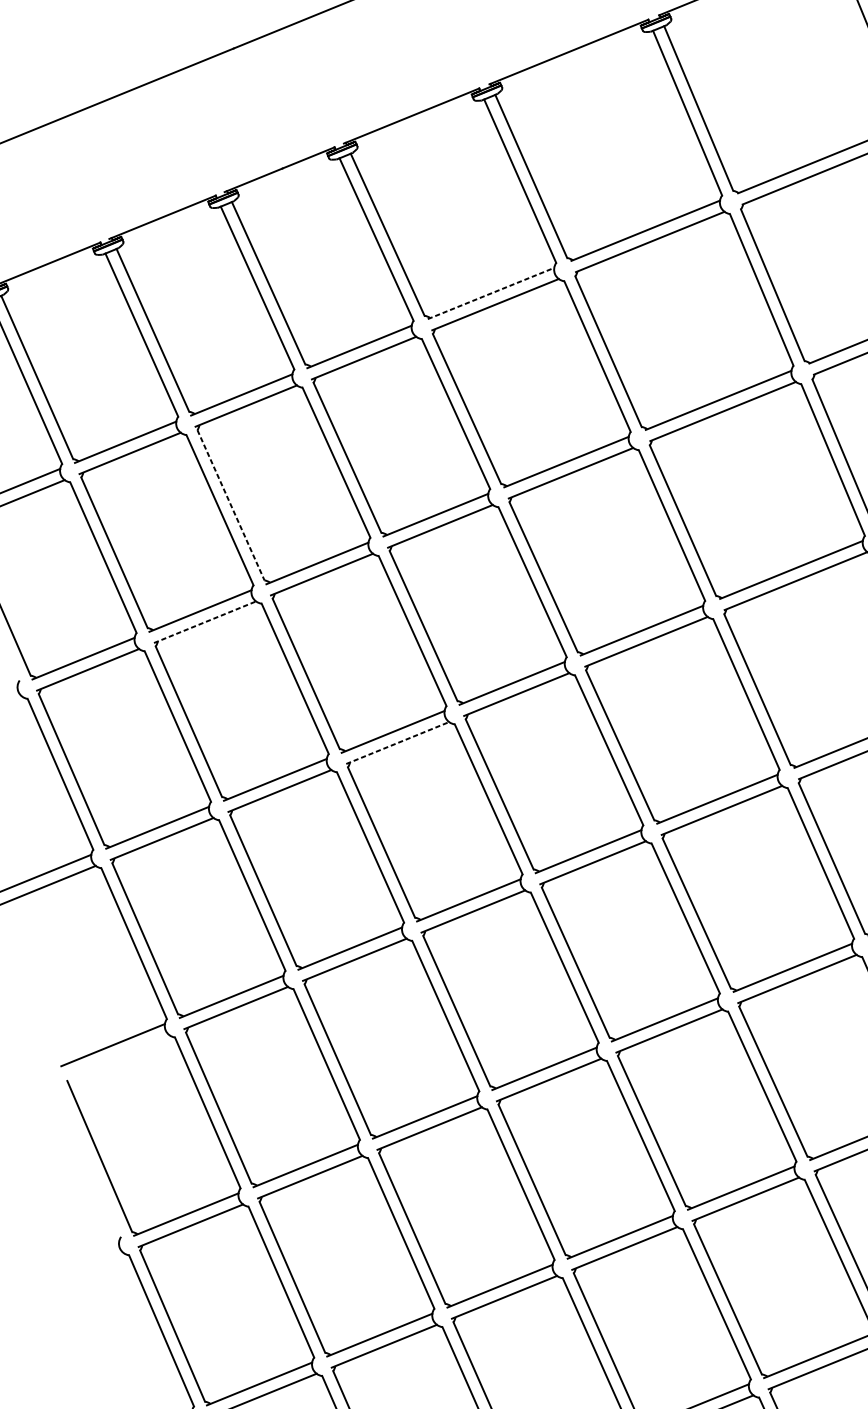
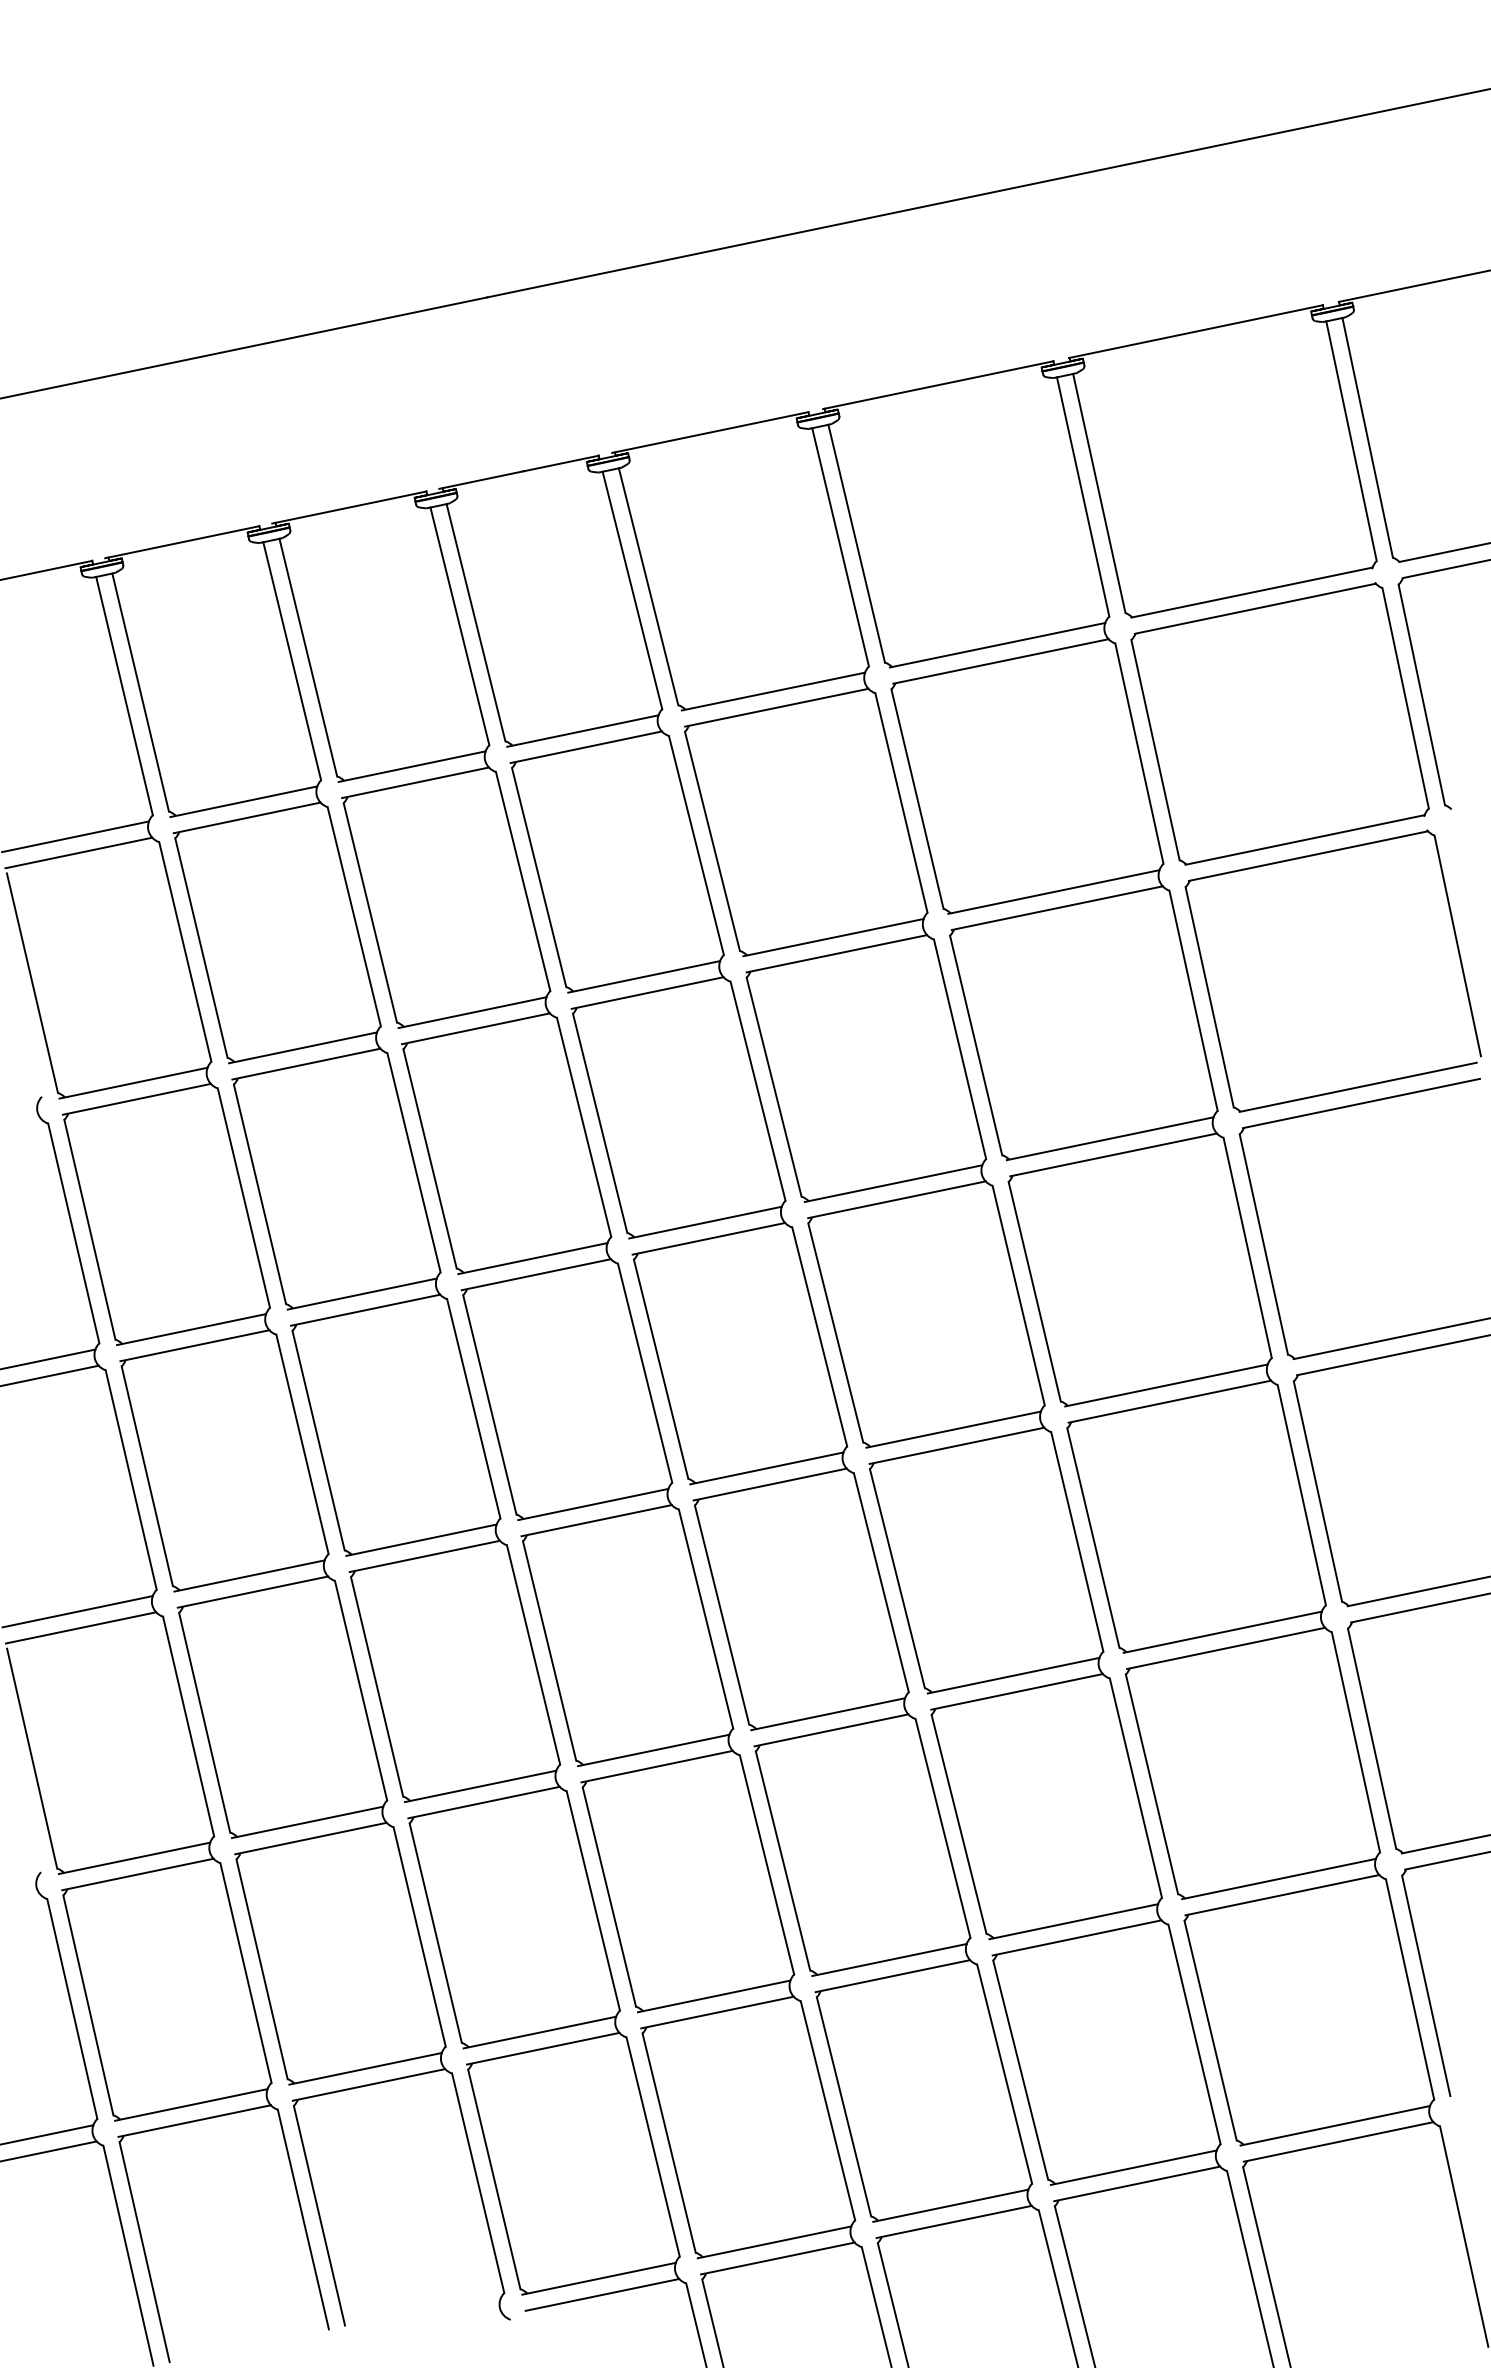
line: (491, 293) -> (773, 691), dashed -> solid
line: (231, 505) -> (370, 912), dashed -> solid
line: (205, 622) -> (306, 1064), dashed -> solid
line: (397, 742) -> (536, 1274), dashed -> solid
line: (117, 1056) -> (80, 1627), added

